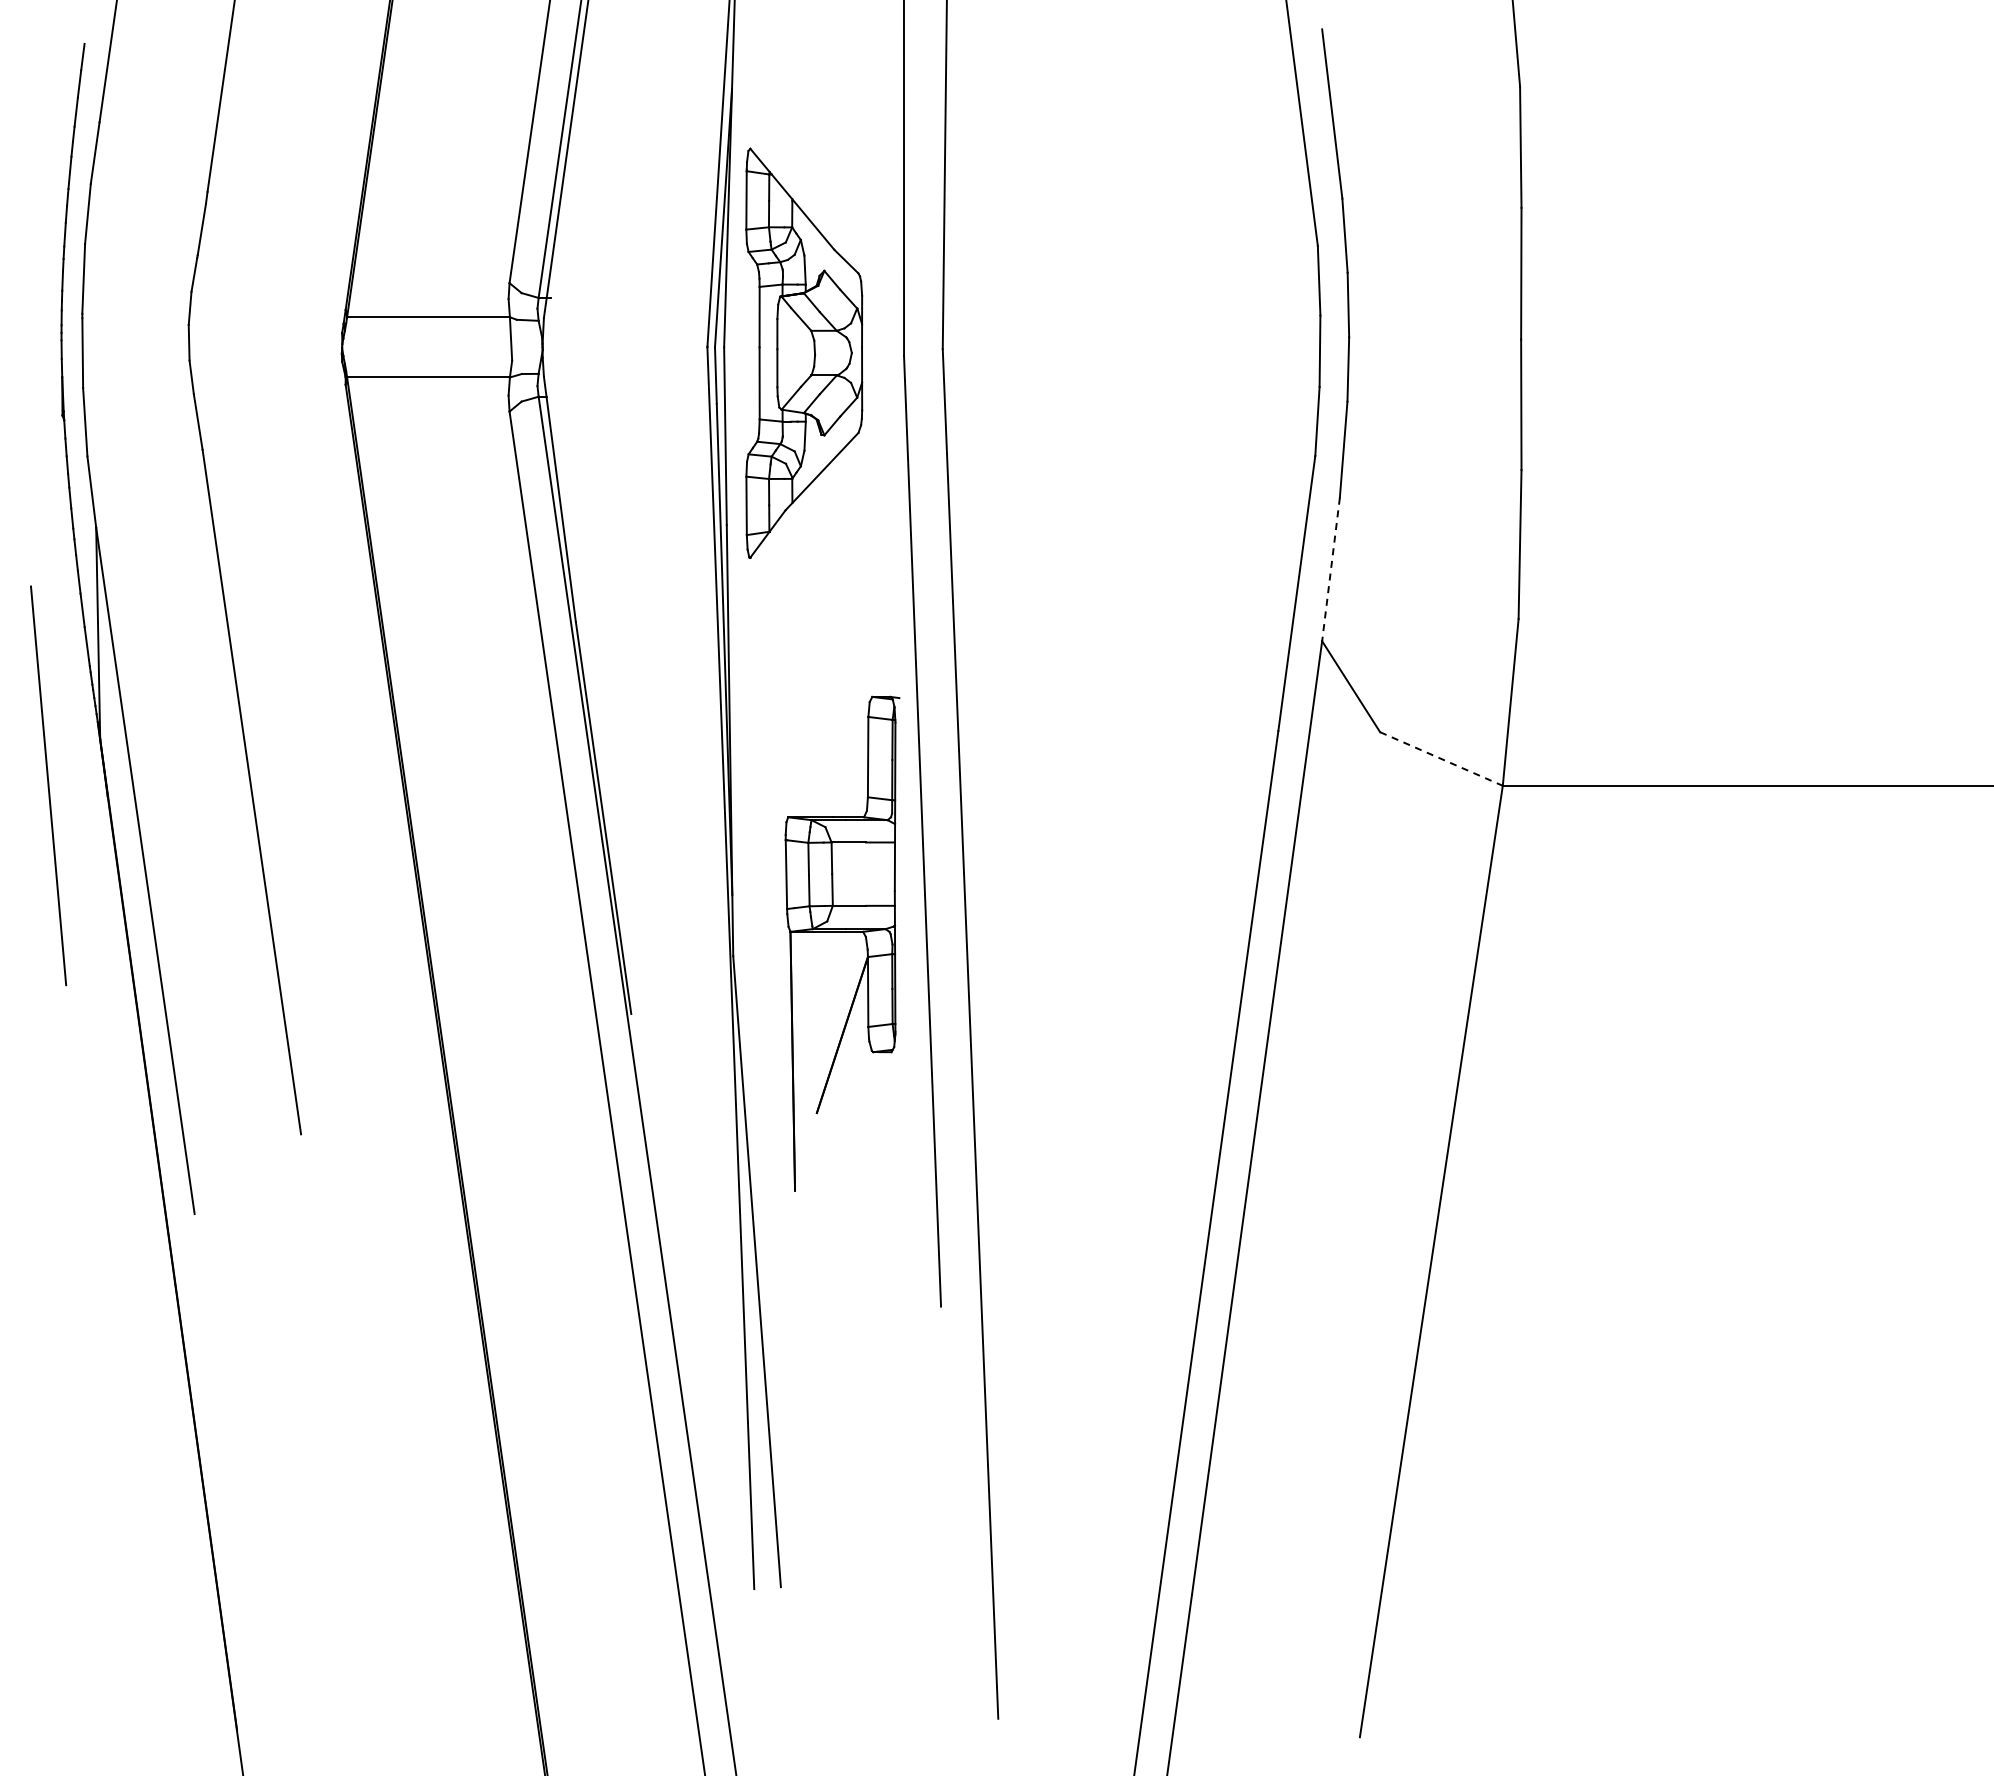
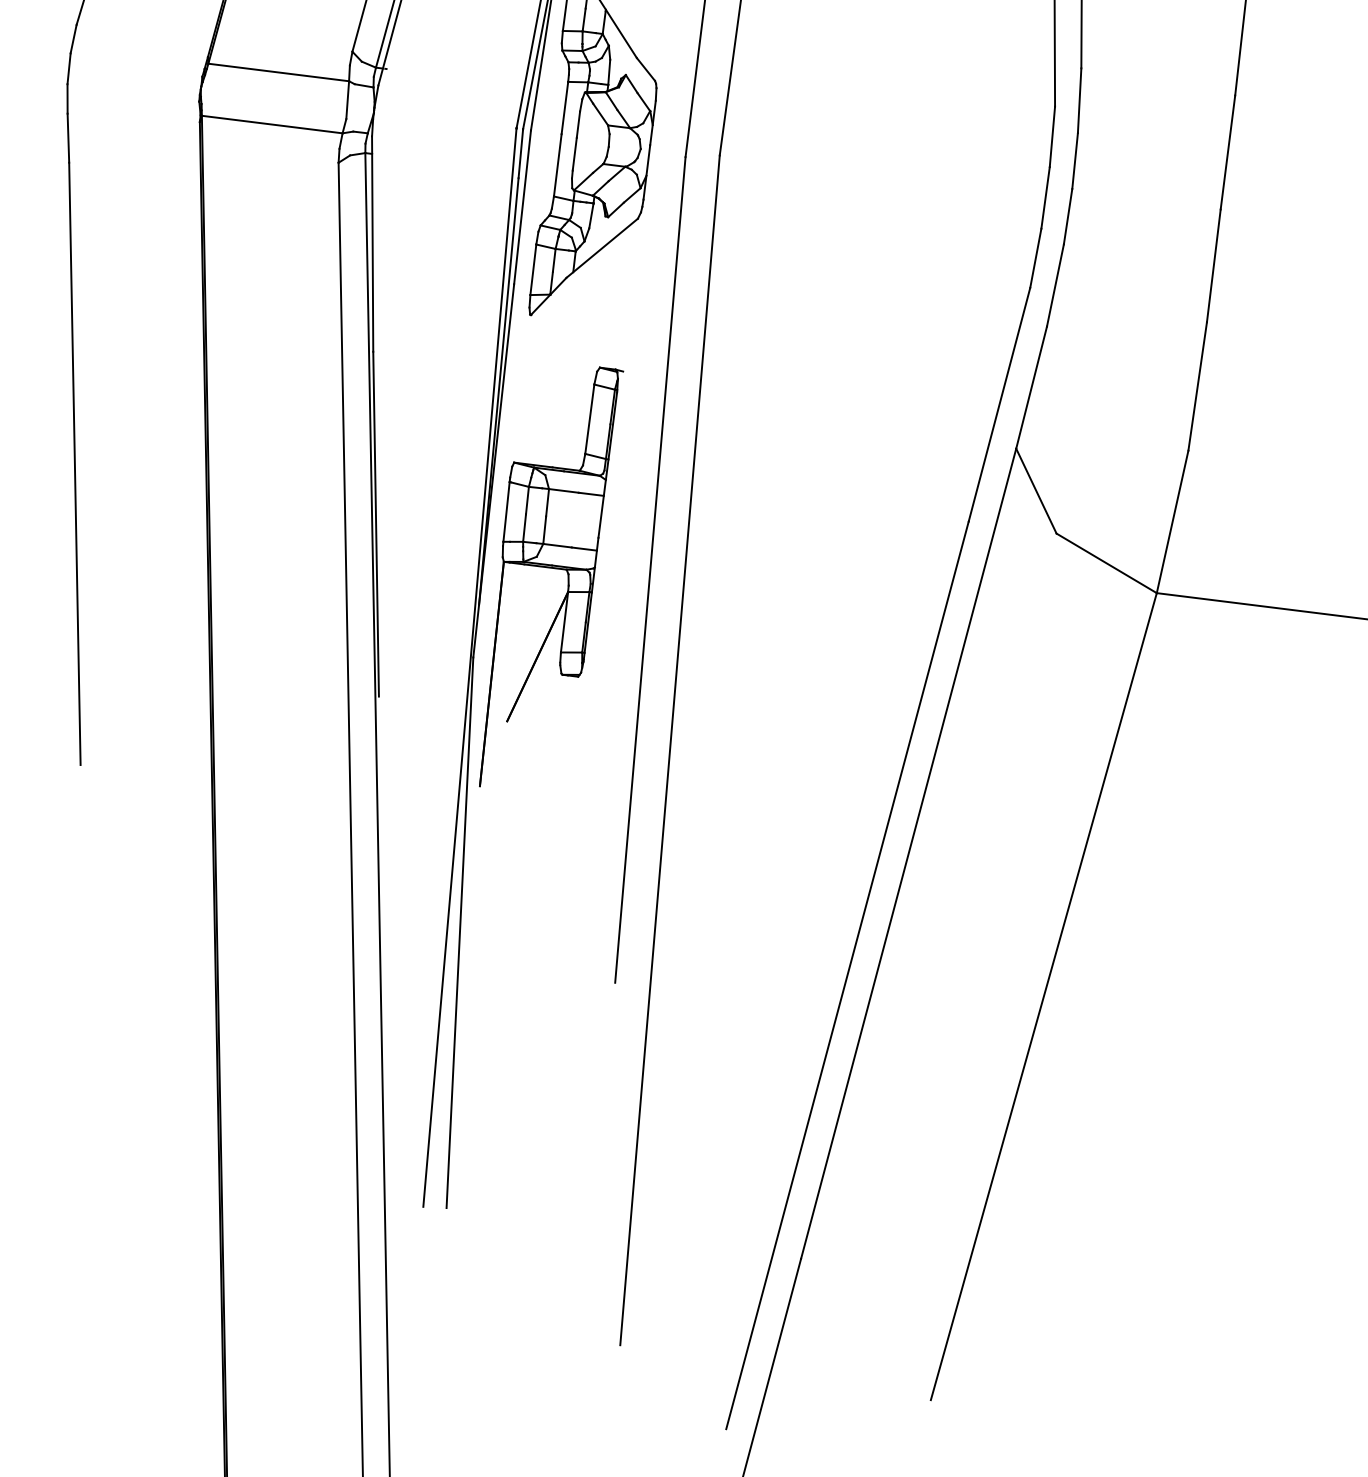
line: (1330, 569) -> (1031, 387), dashed -> solid
line: (1441, 759) -> (1106, 563), dashed -> solid
part: (842, 932) -> (548, 568), moved

